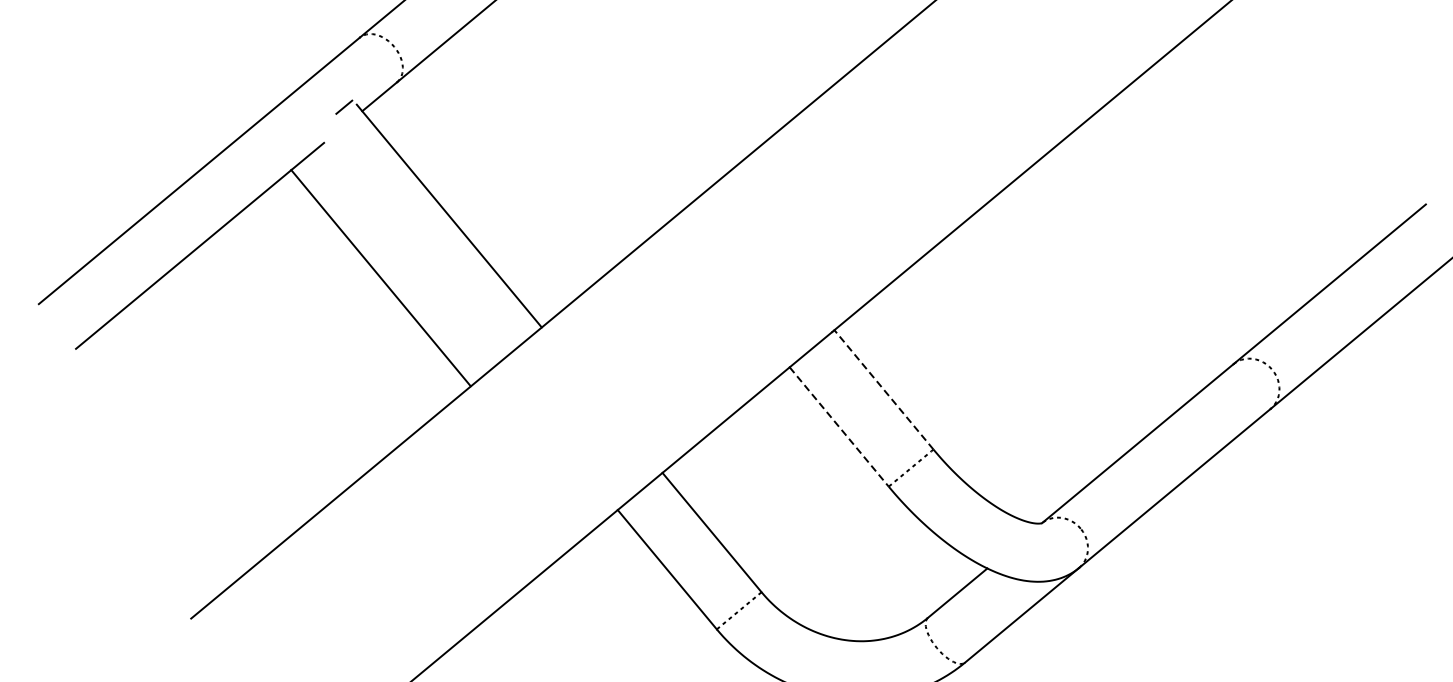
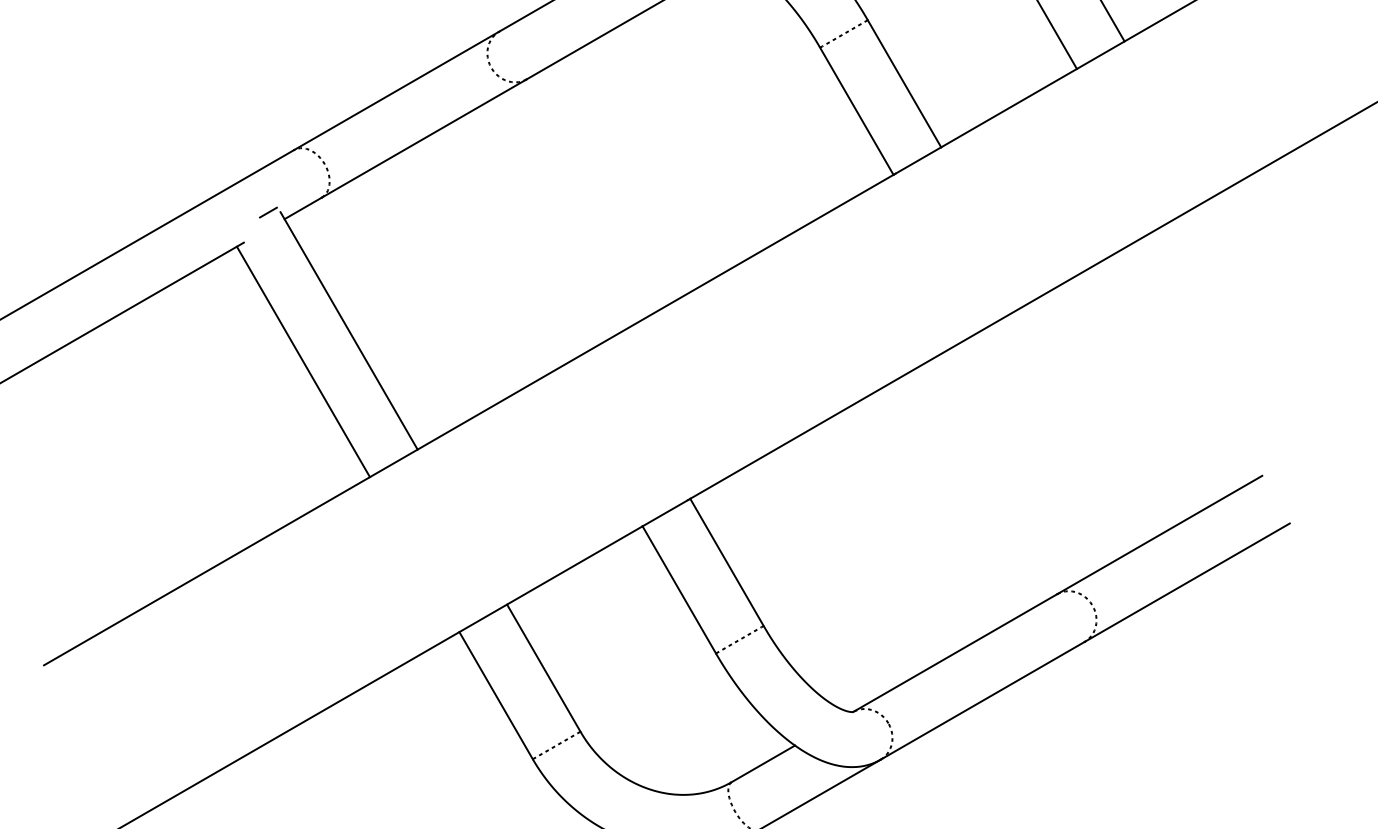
line: (379, 277) -> (302, 361), moved
line: (883, 389) -> (726, 561), dashed -> solid
line: (839, 427) -> (679, 590), dashed -> solid

